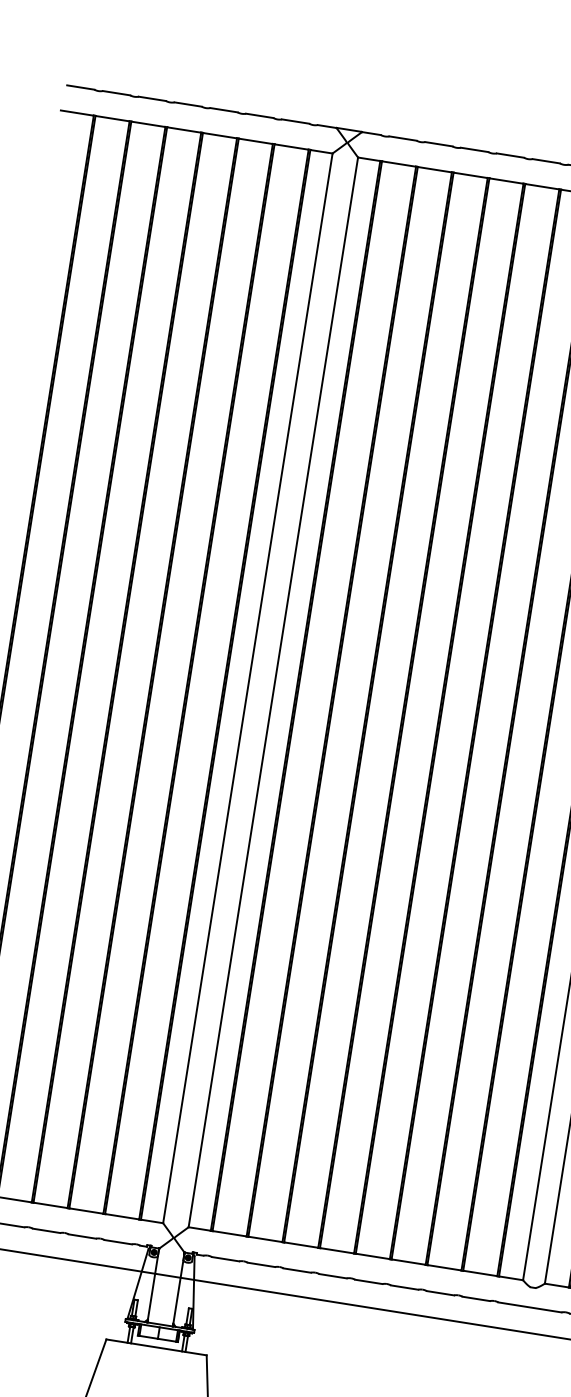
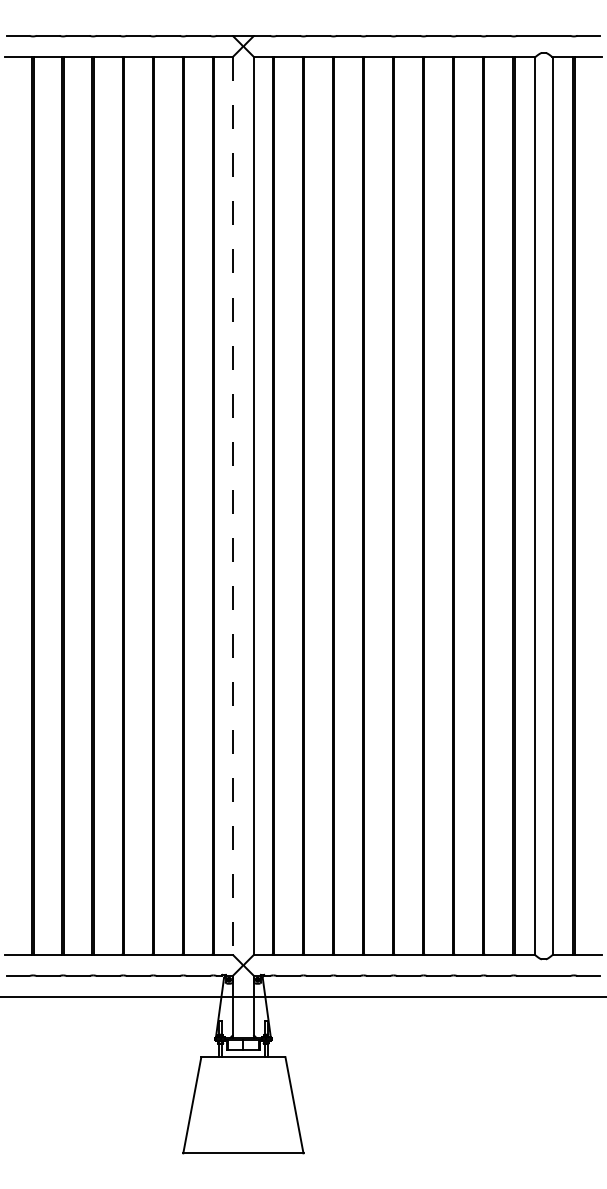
line: (247, 687) -> (232, 505), solid -> dashed

